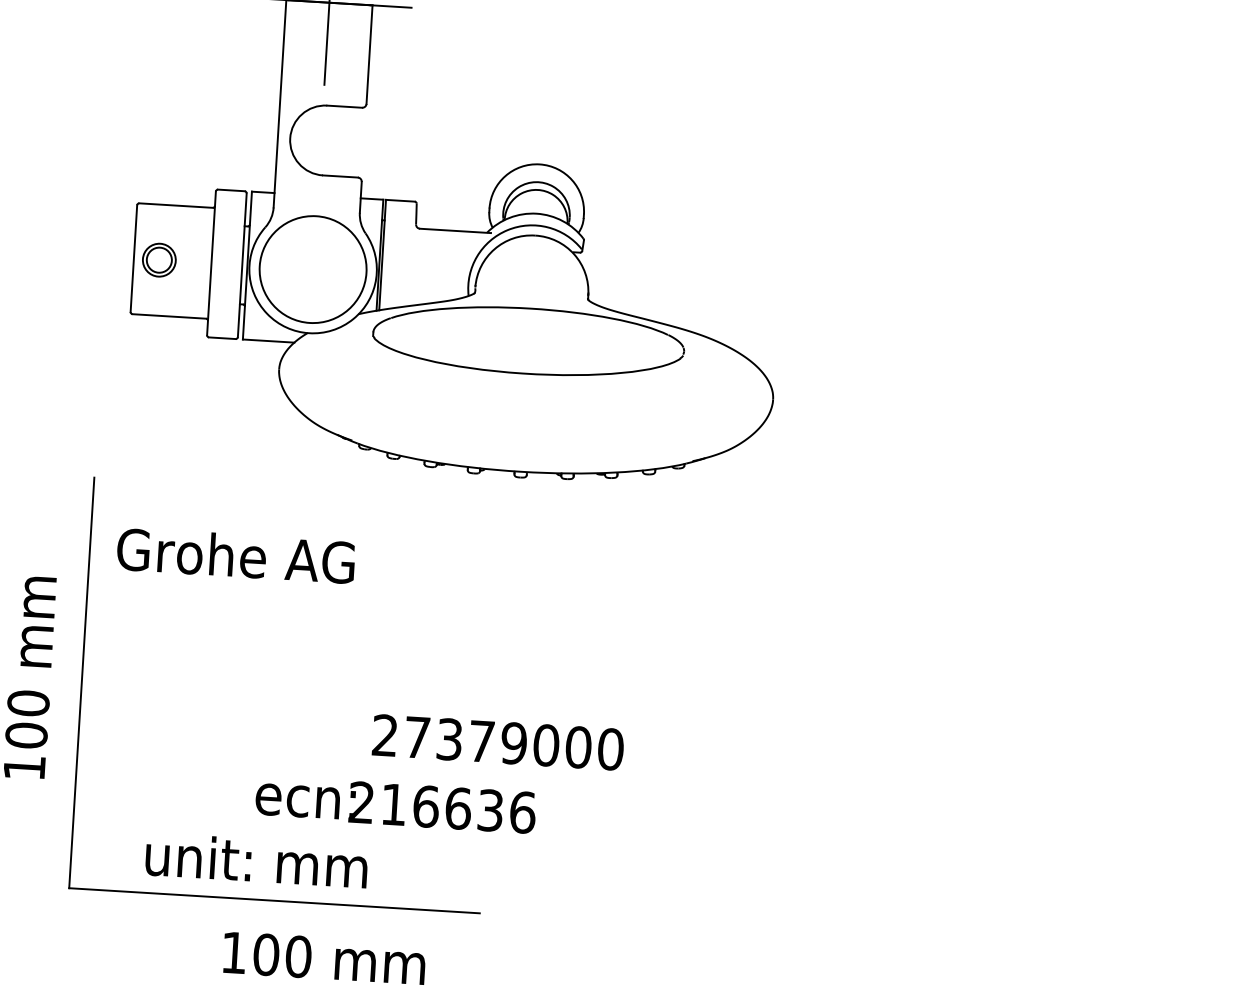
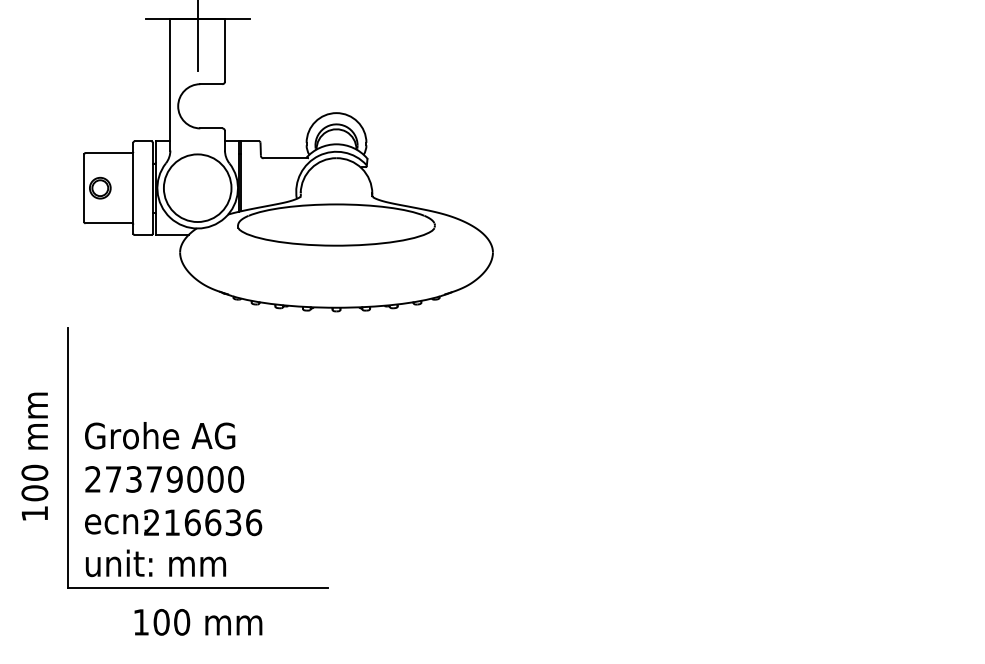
text: (236, 555) -> (160, 435), moved
text: (497, 742) -> (164, 479), moved
text: (395, 804) -> (173, 522), moved
text: (256, 860) -> (155, 563), moved
text: (324, 958) -> (198, 622), moved

